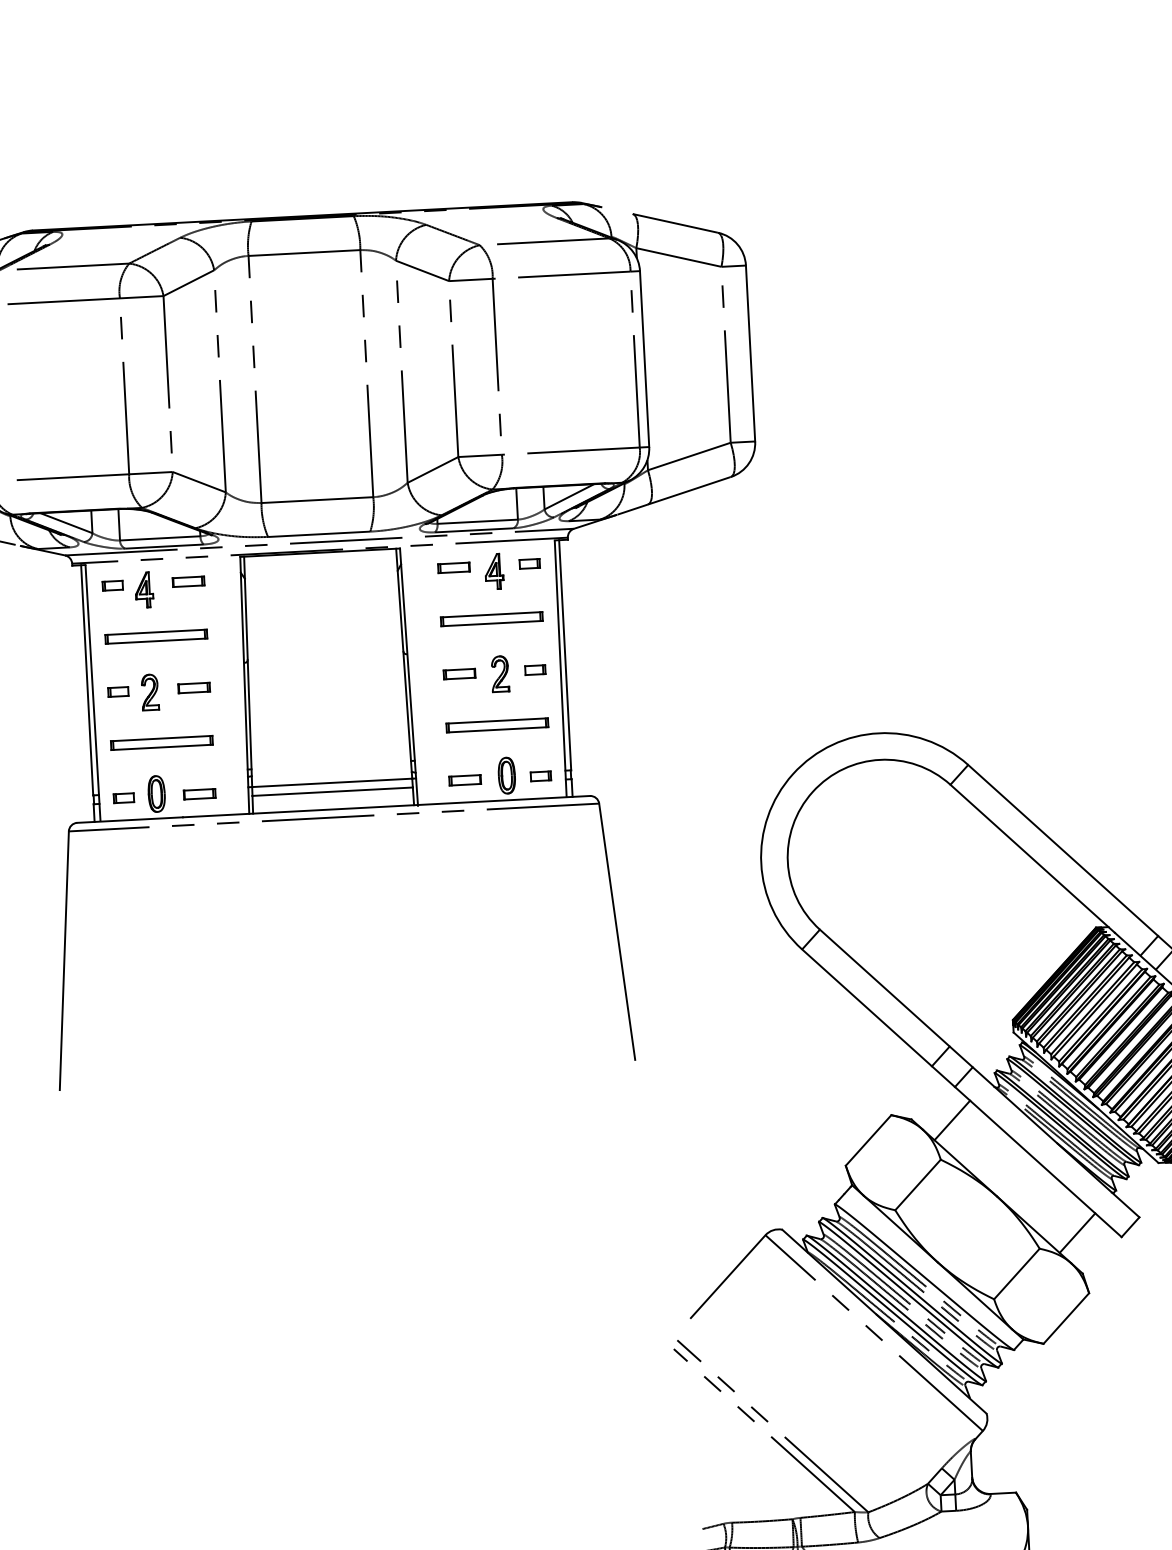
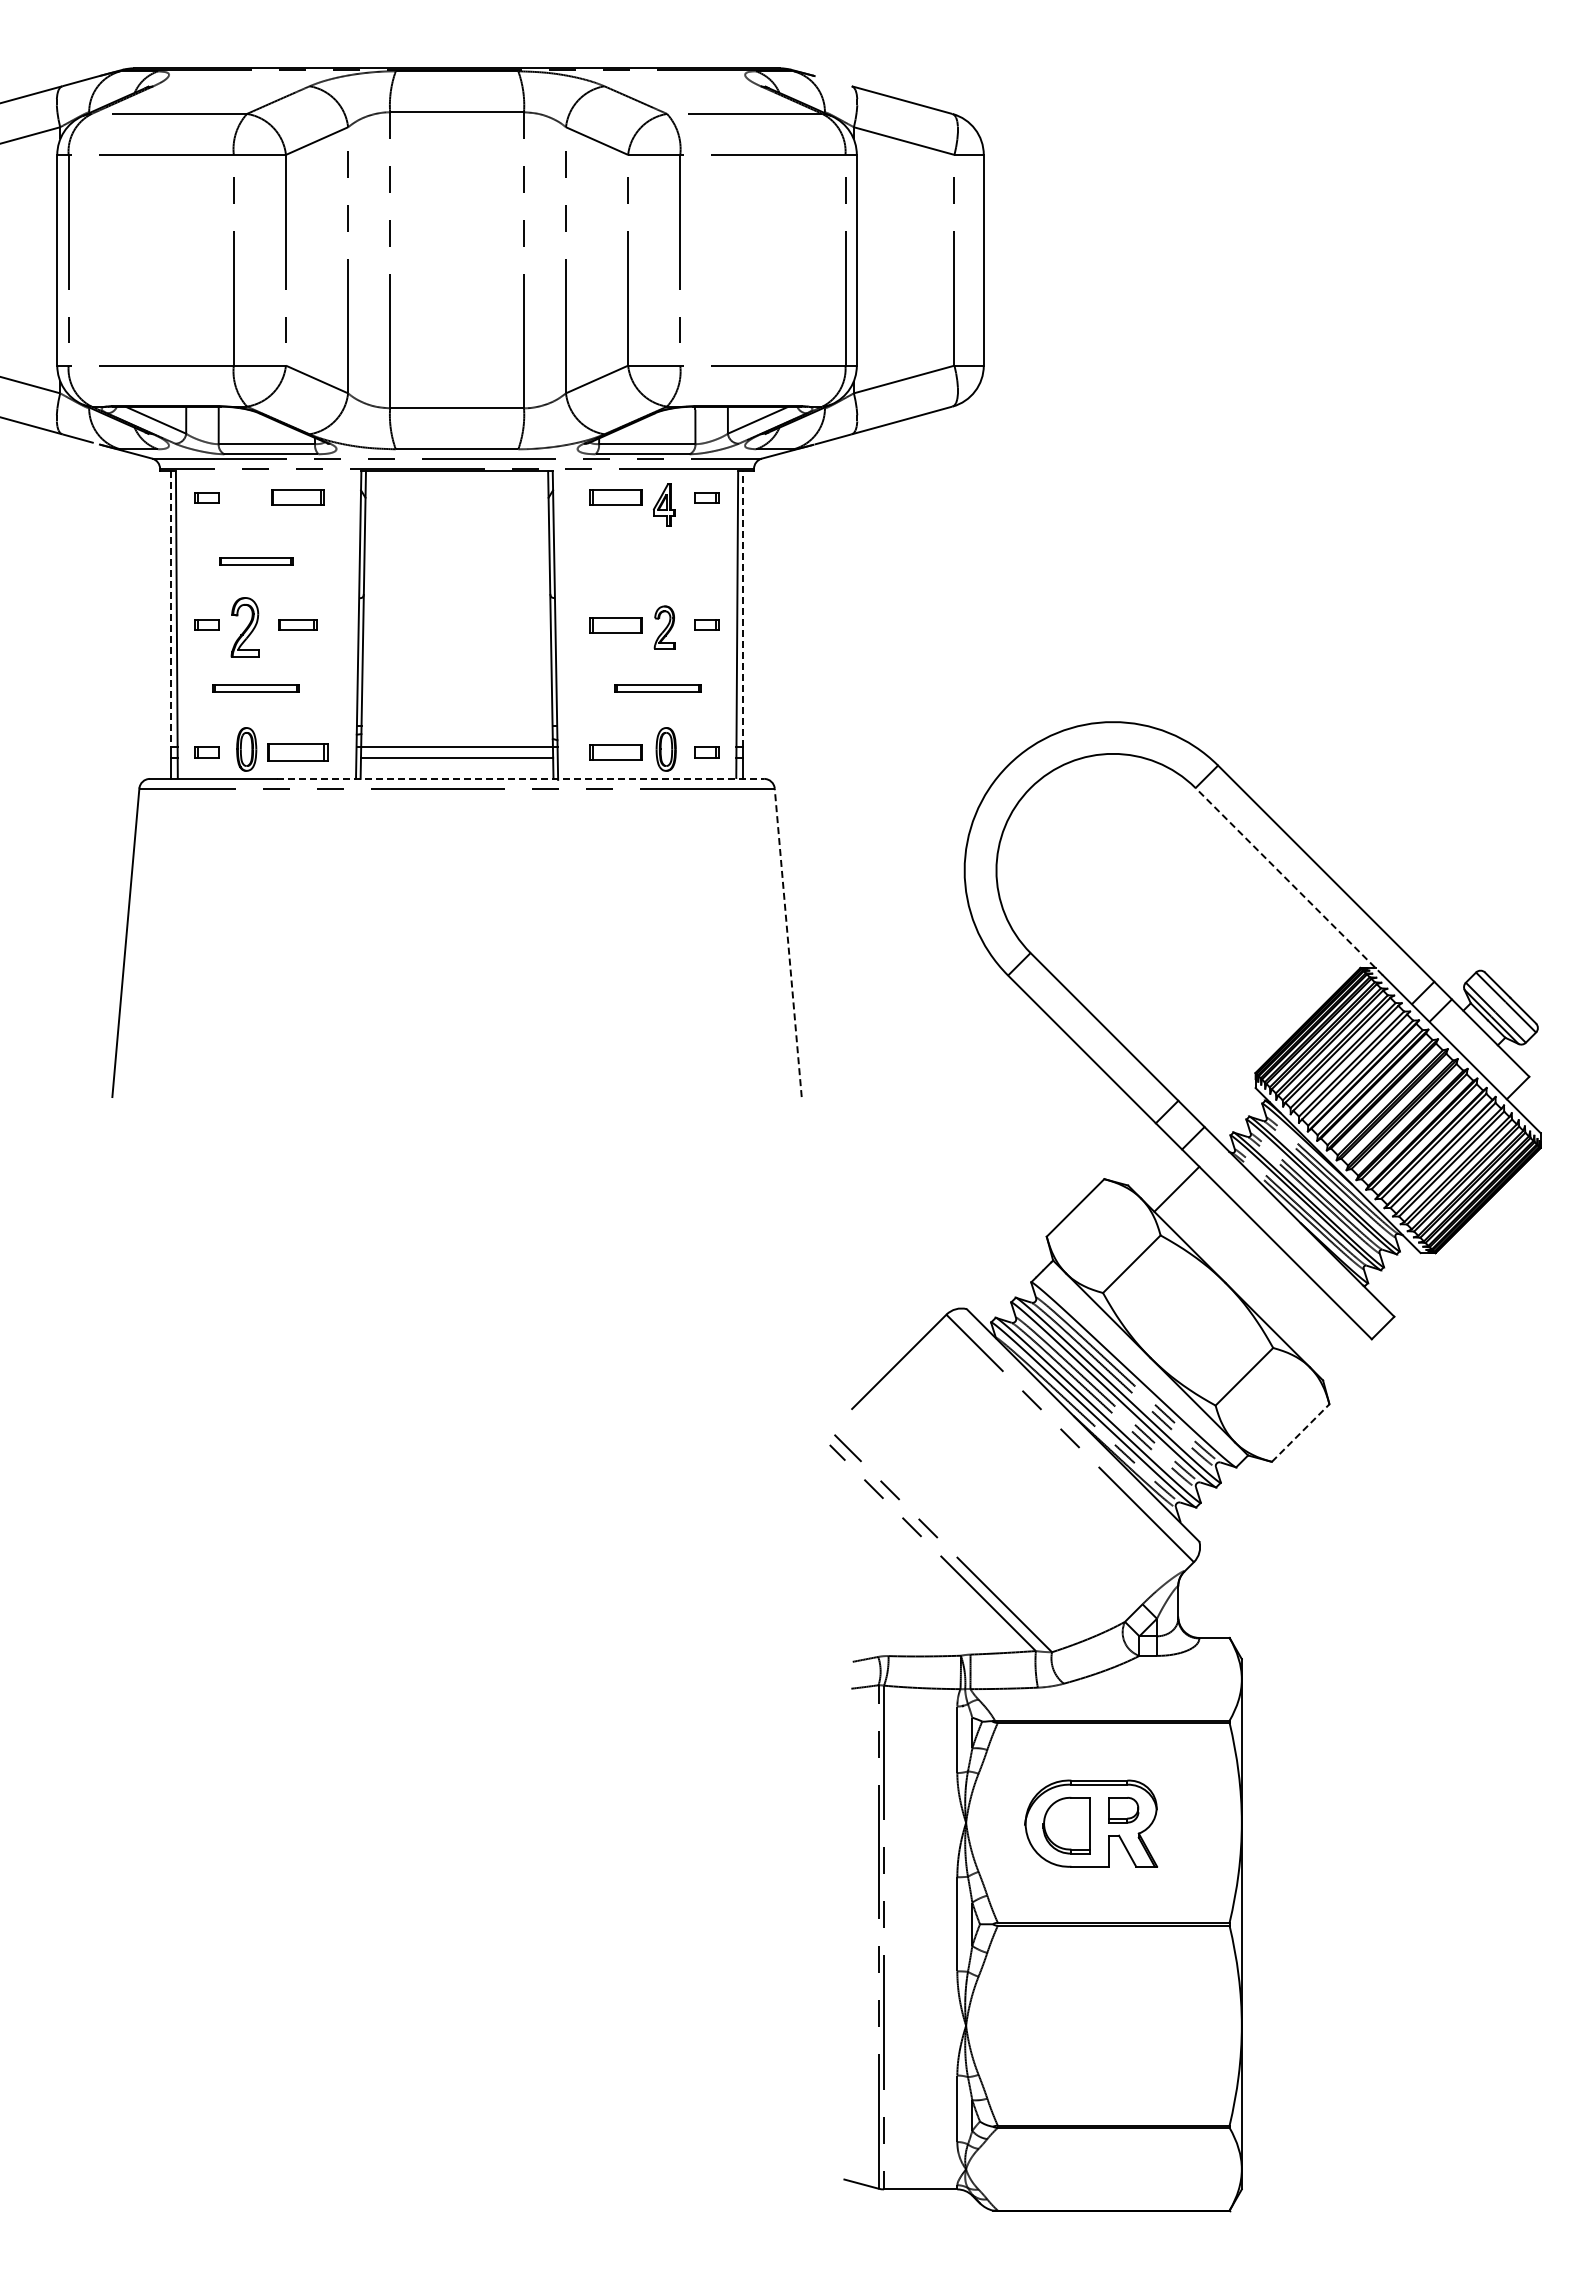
part: (453, 567) -> (615, 497), size x1.4
part: (188, 581) -> (297, 497), size x1.4
part: (144, 589) -> (244, 504), removed
part: (491, 619) -> (657, 561), removed
part: (155, 636) -> (255, 561), size x0.6
line: (565, 655) -> (743, 609), solid -> dashed
part: (459, 673) -> (615, 624), size x1.4
line: (87, 680) -> (170, 609), solid -> dashed
part: (149, 692) -> (244, 627), size x1.4
part: (496, 725) -> (657, 688), size x0.7
part: (161, 742) -> (255, 688), size x0.7
part: (464, 780) -> (615, 752), size x1.4
part: (199, 794) -> (297, 752), size x1.6
line: (386, 806) -> (520, 778), solid -> dashed
line: (1032, 858) -> (1288, 881), solid -> dashed
line: (617, 931) -> (788, 942), solid -> dashed
line: (1076, 1232) -> (1318, 1331), removed
line: (1066, 1318) -> (1300, 1433), solid -> dashed

